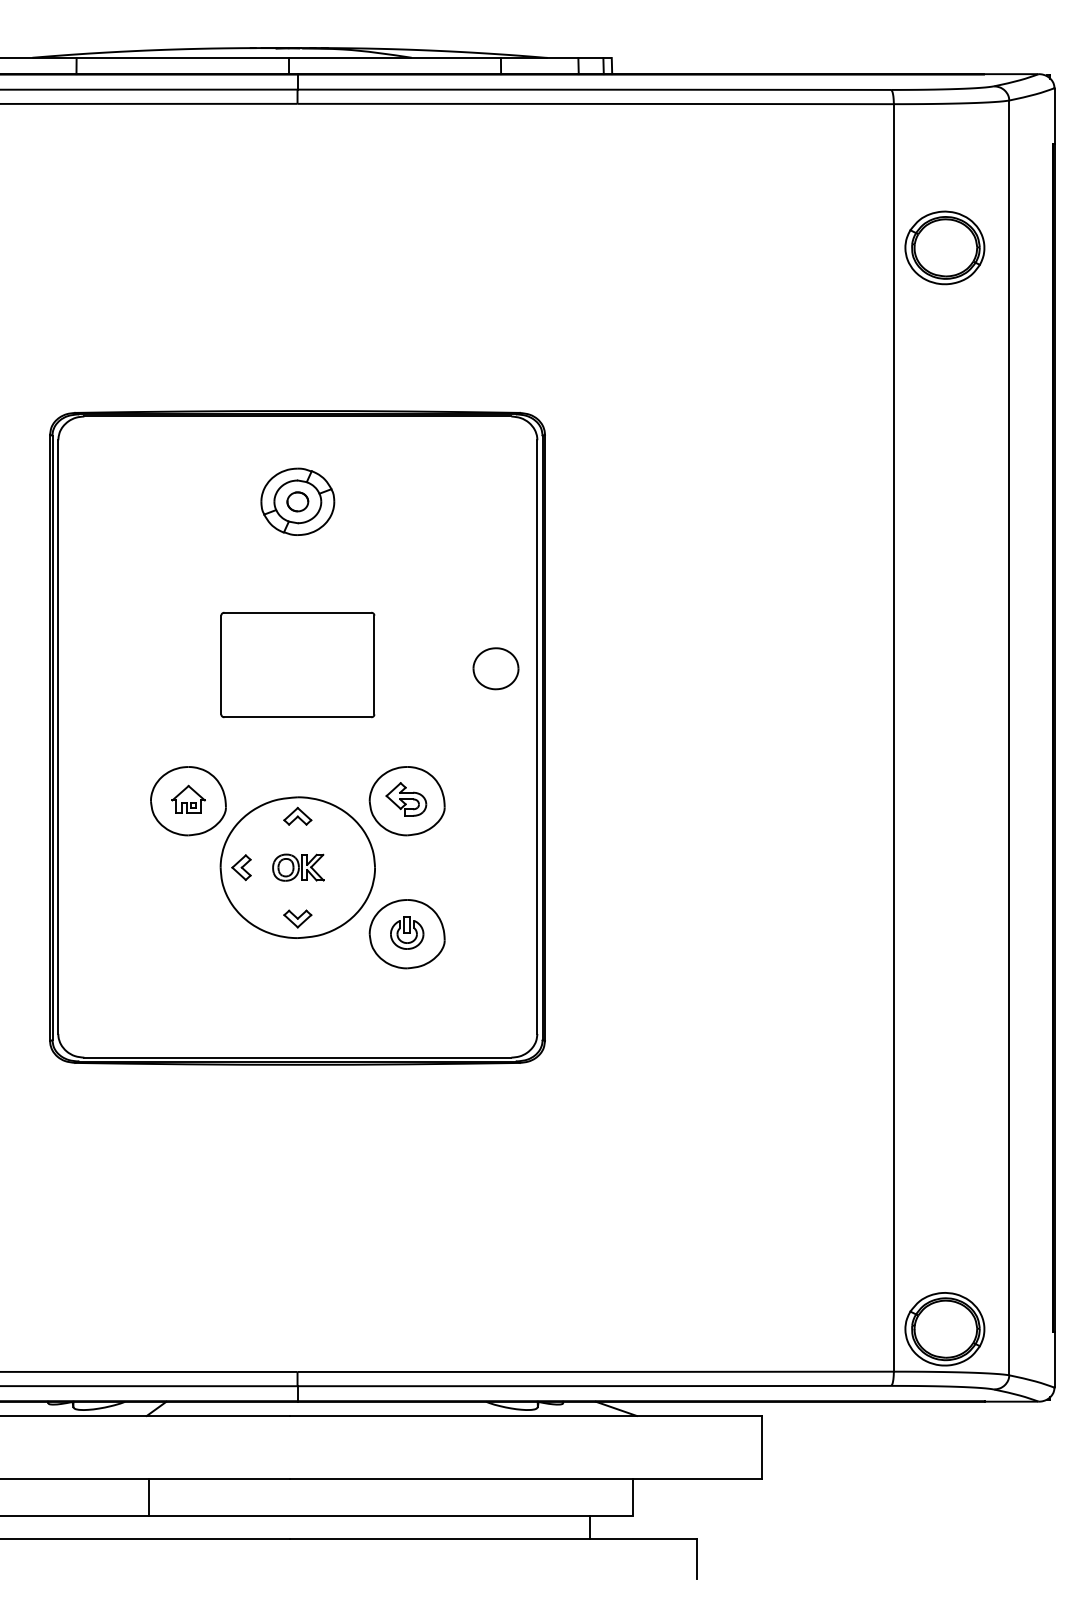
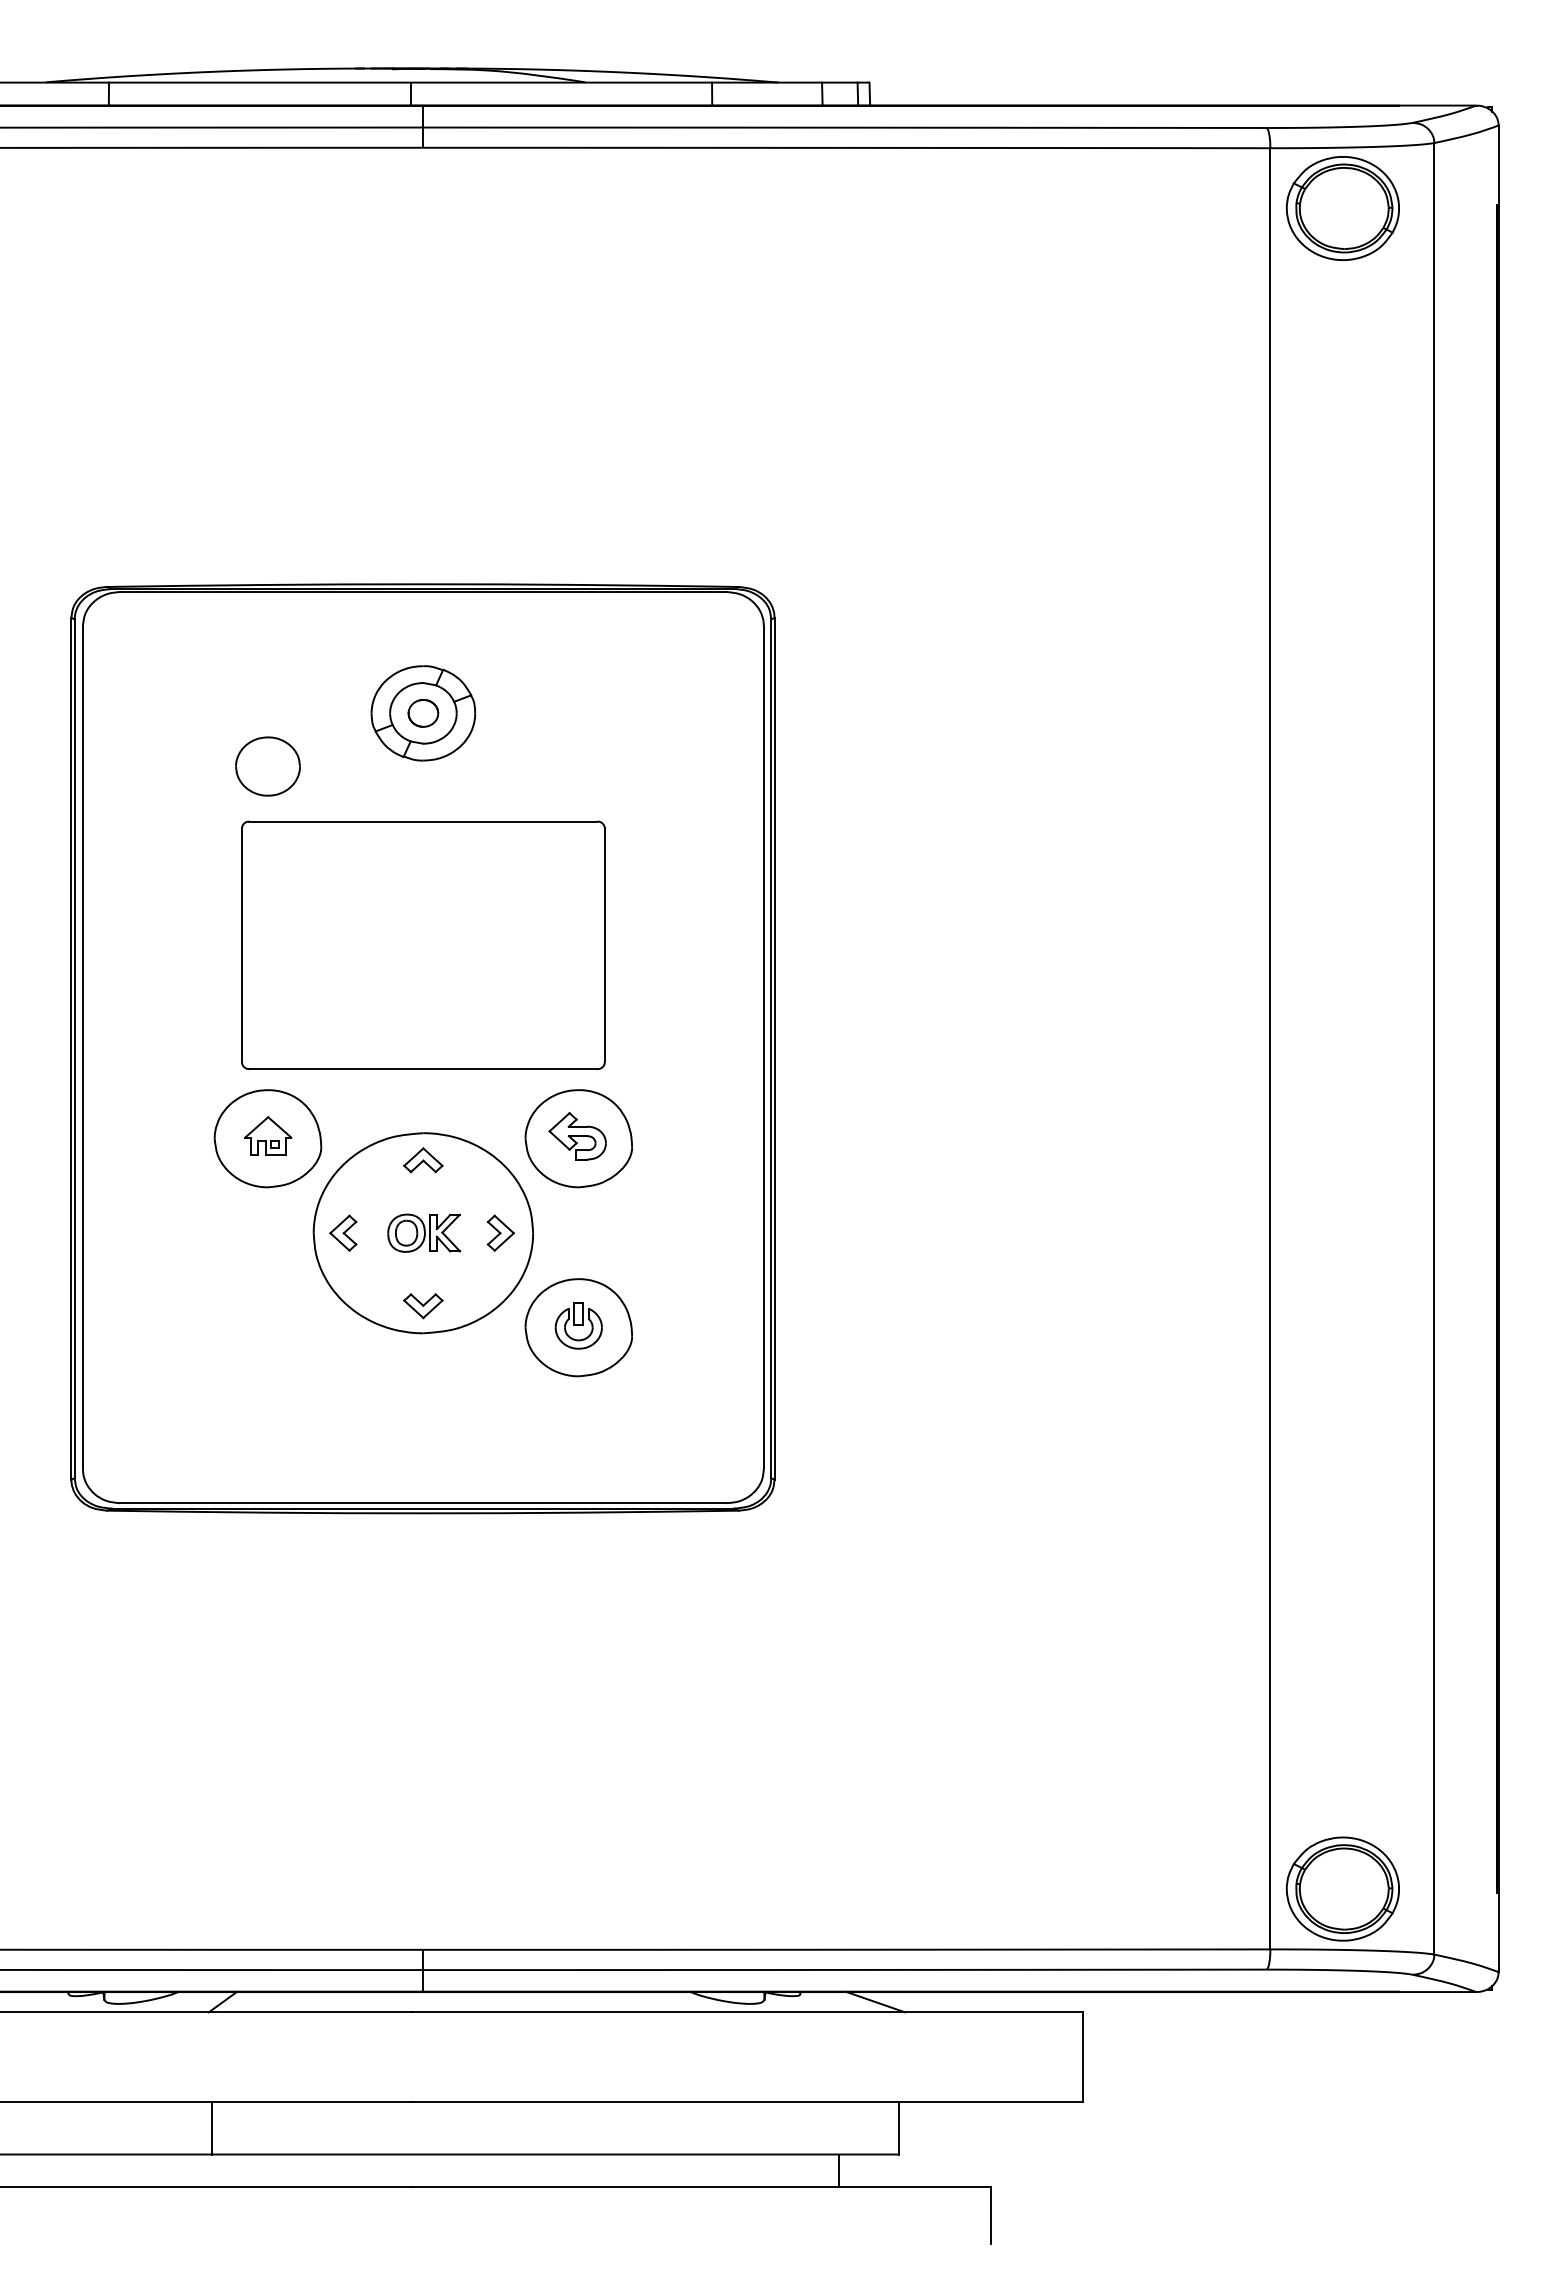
part: (944, 247) -> (1342, 208), moved
part: (297, 664) -> (423, 944), size x1.67
part: (495, 668) -> (267, 766), moved
part: (352, 867) -> (500, 1232), added

